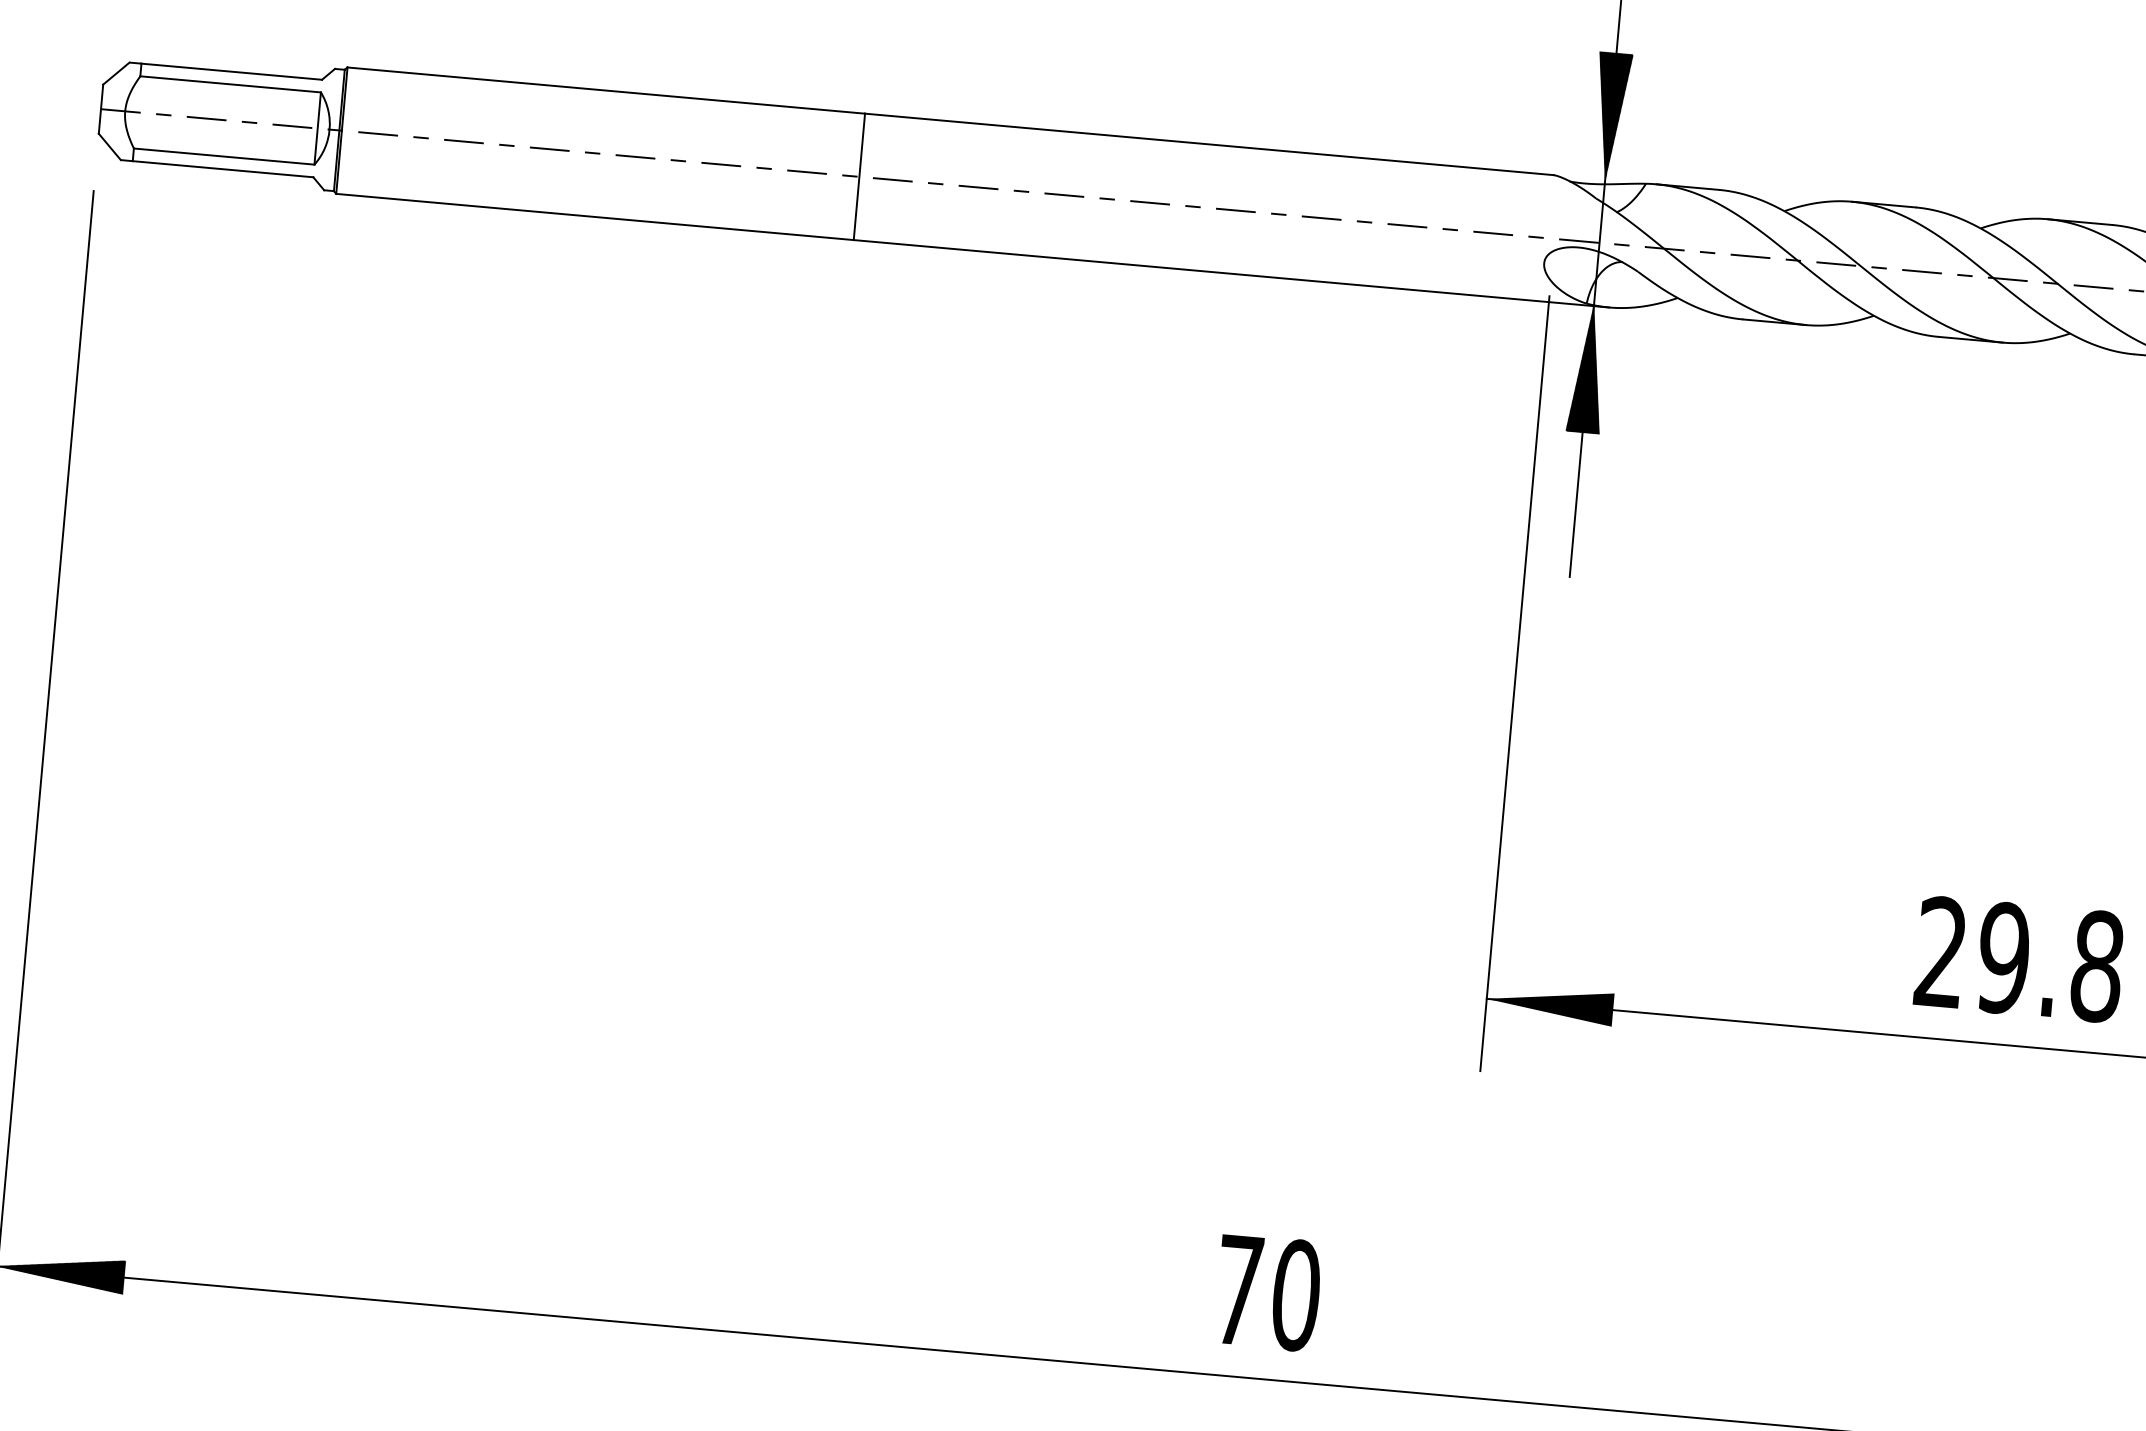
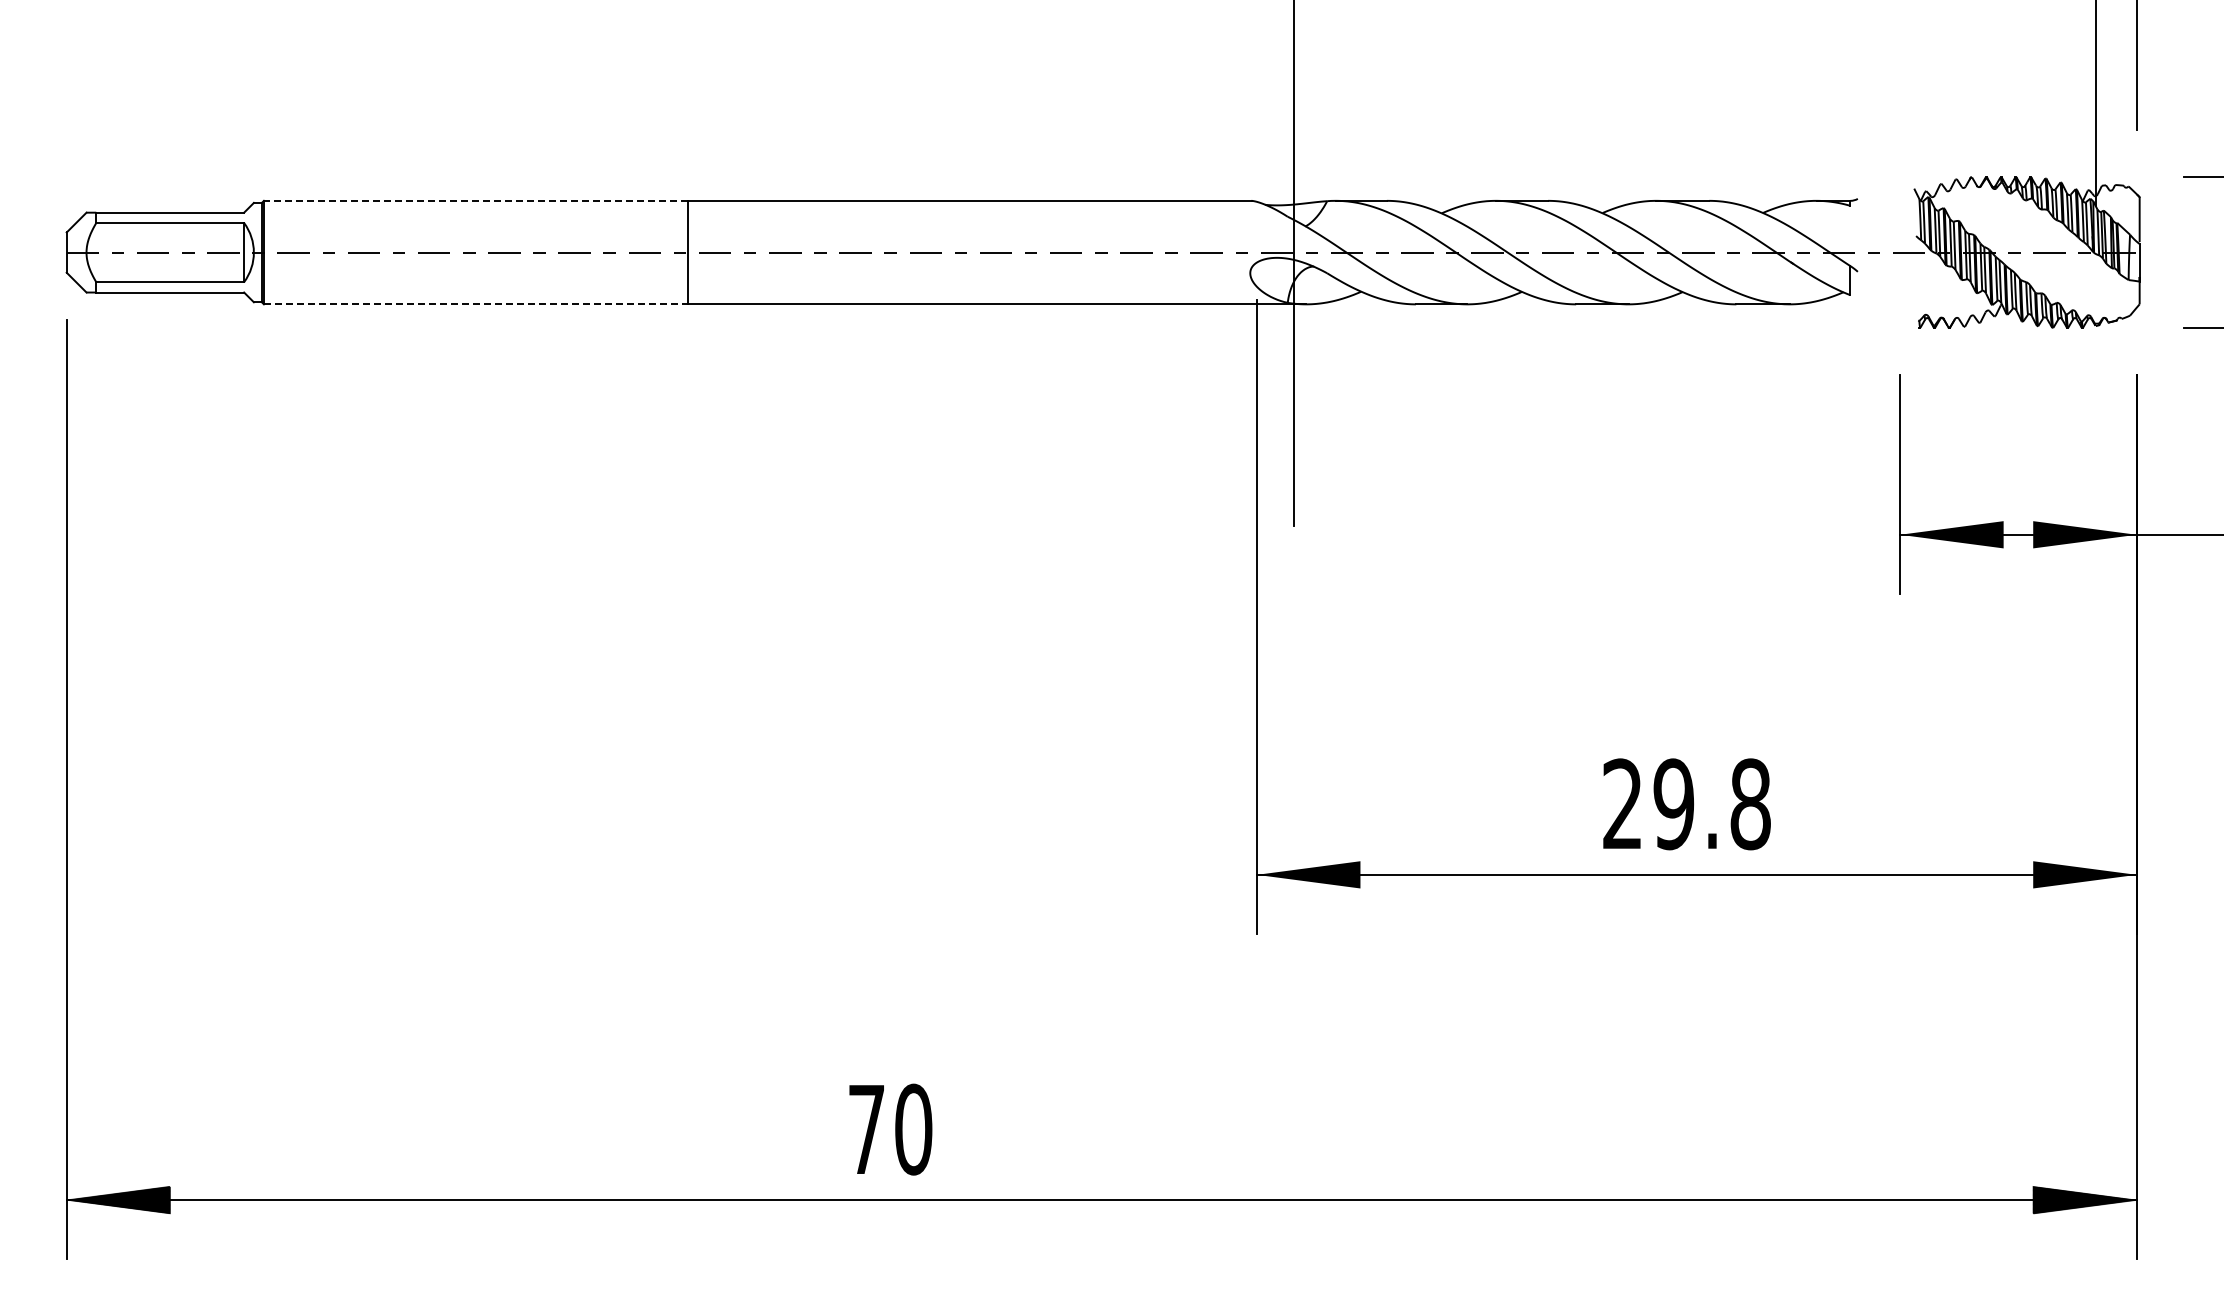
line: (605, 90) -> (475, 200), solid -> dashed
hatch: (1610, 115) -> (1293, 148), removed
line: (594, 217) -> (475, 304), solid -> dashed
hatch: (1587, 369) -> (1293, 356), removed
text: (1267, 1292) -> (890, 1129), moved

